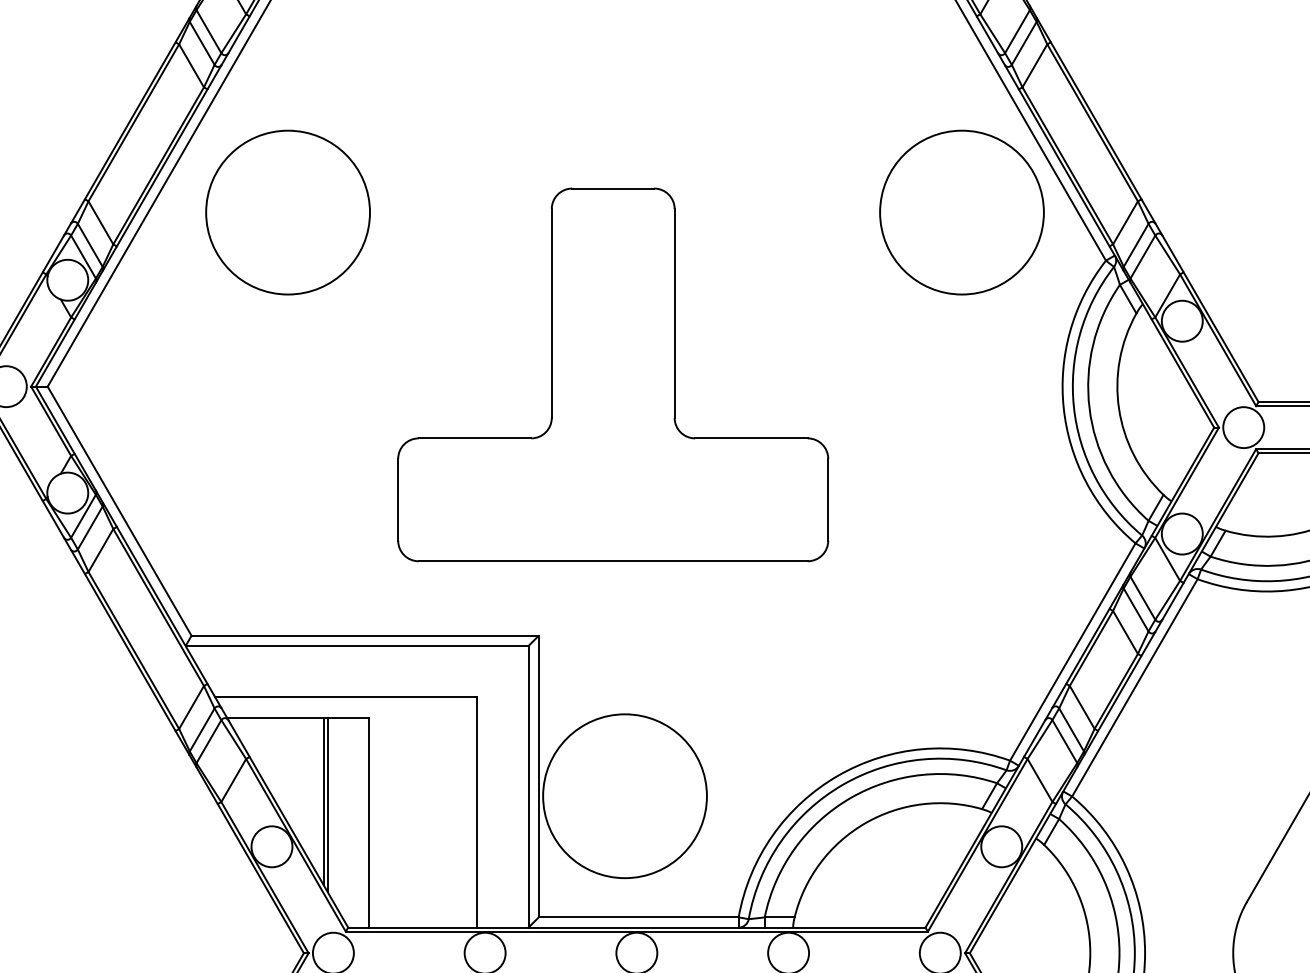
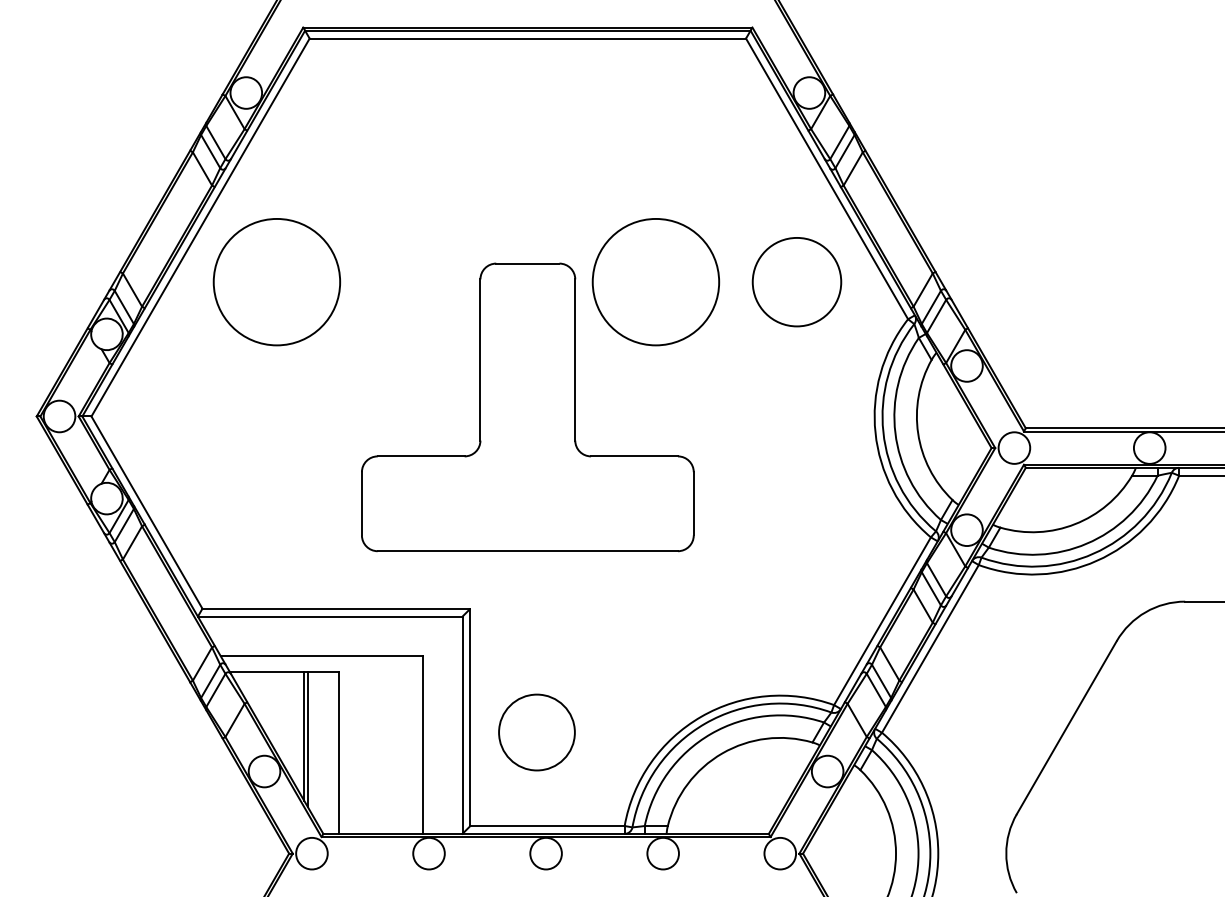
circle: (961, 211) -> (796, 281), size x0.7
circle: (778, 213) -> (655, 282), added
circle: (624, 796) -> (536, 732), size x0.6

